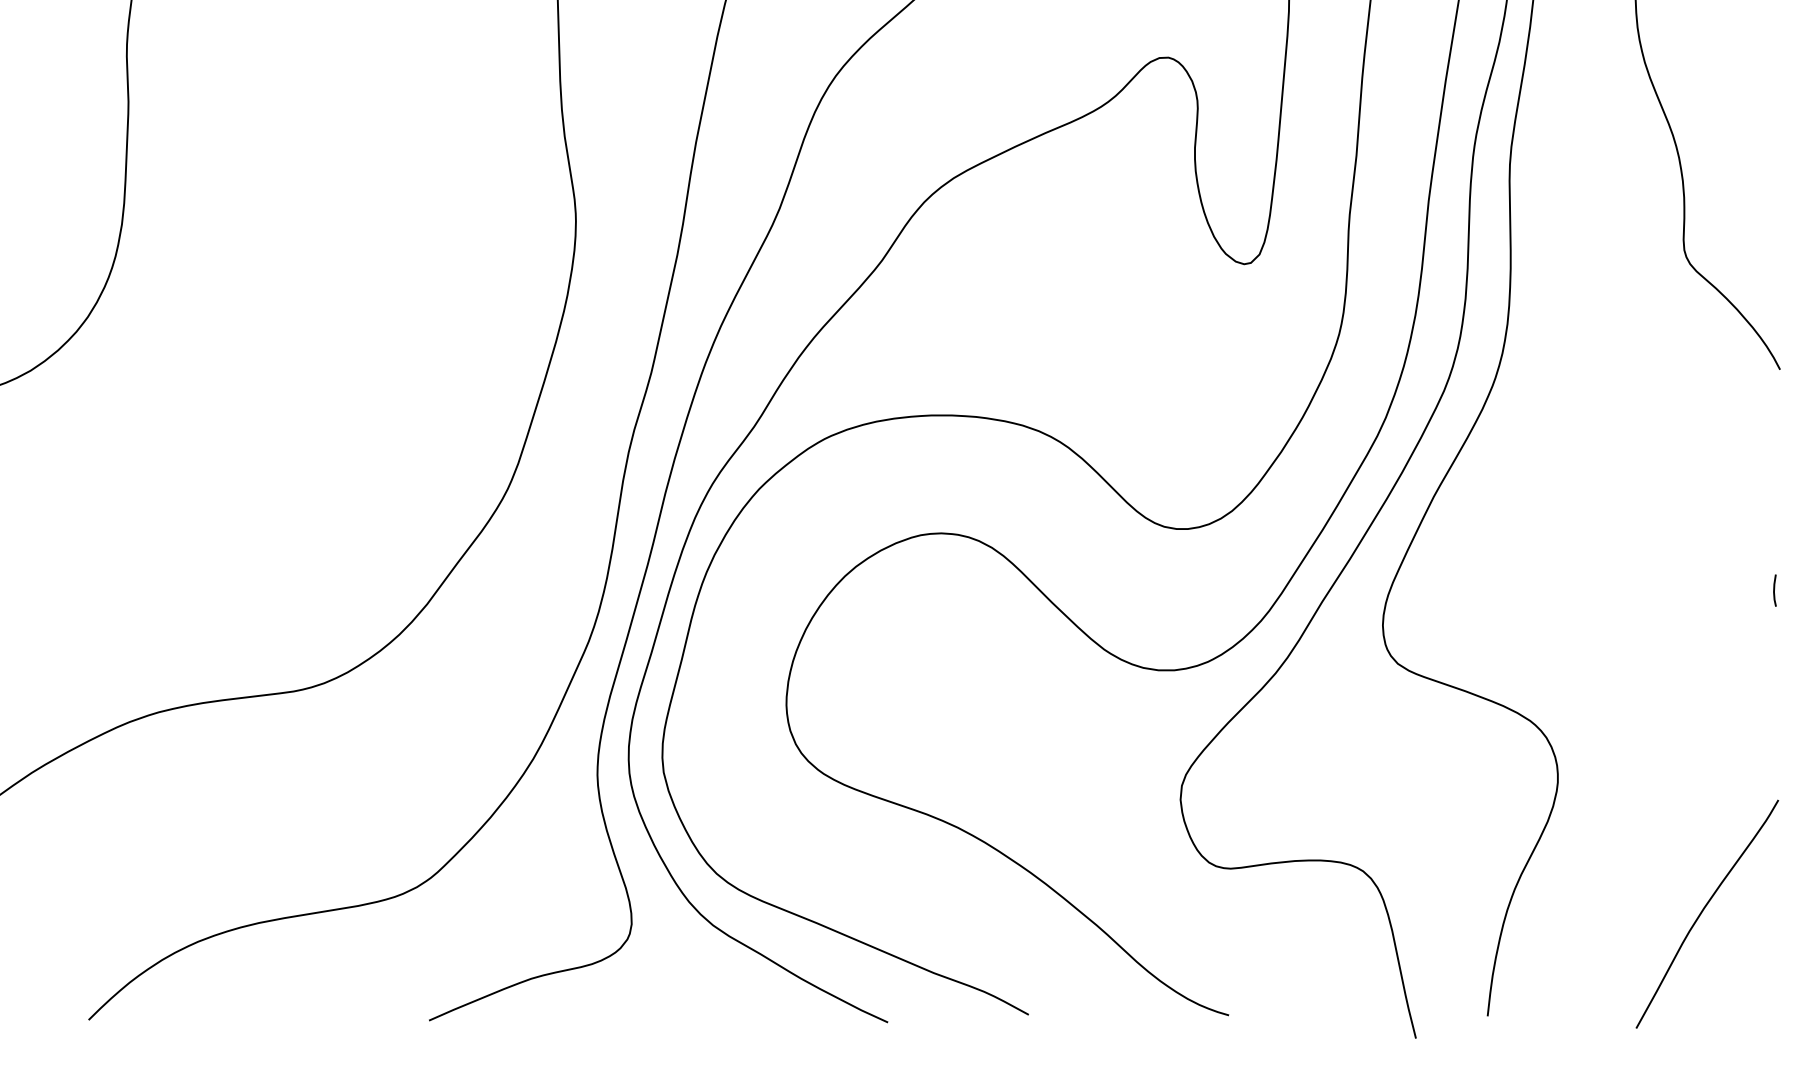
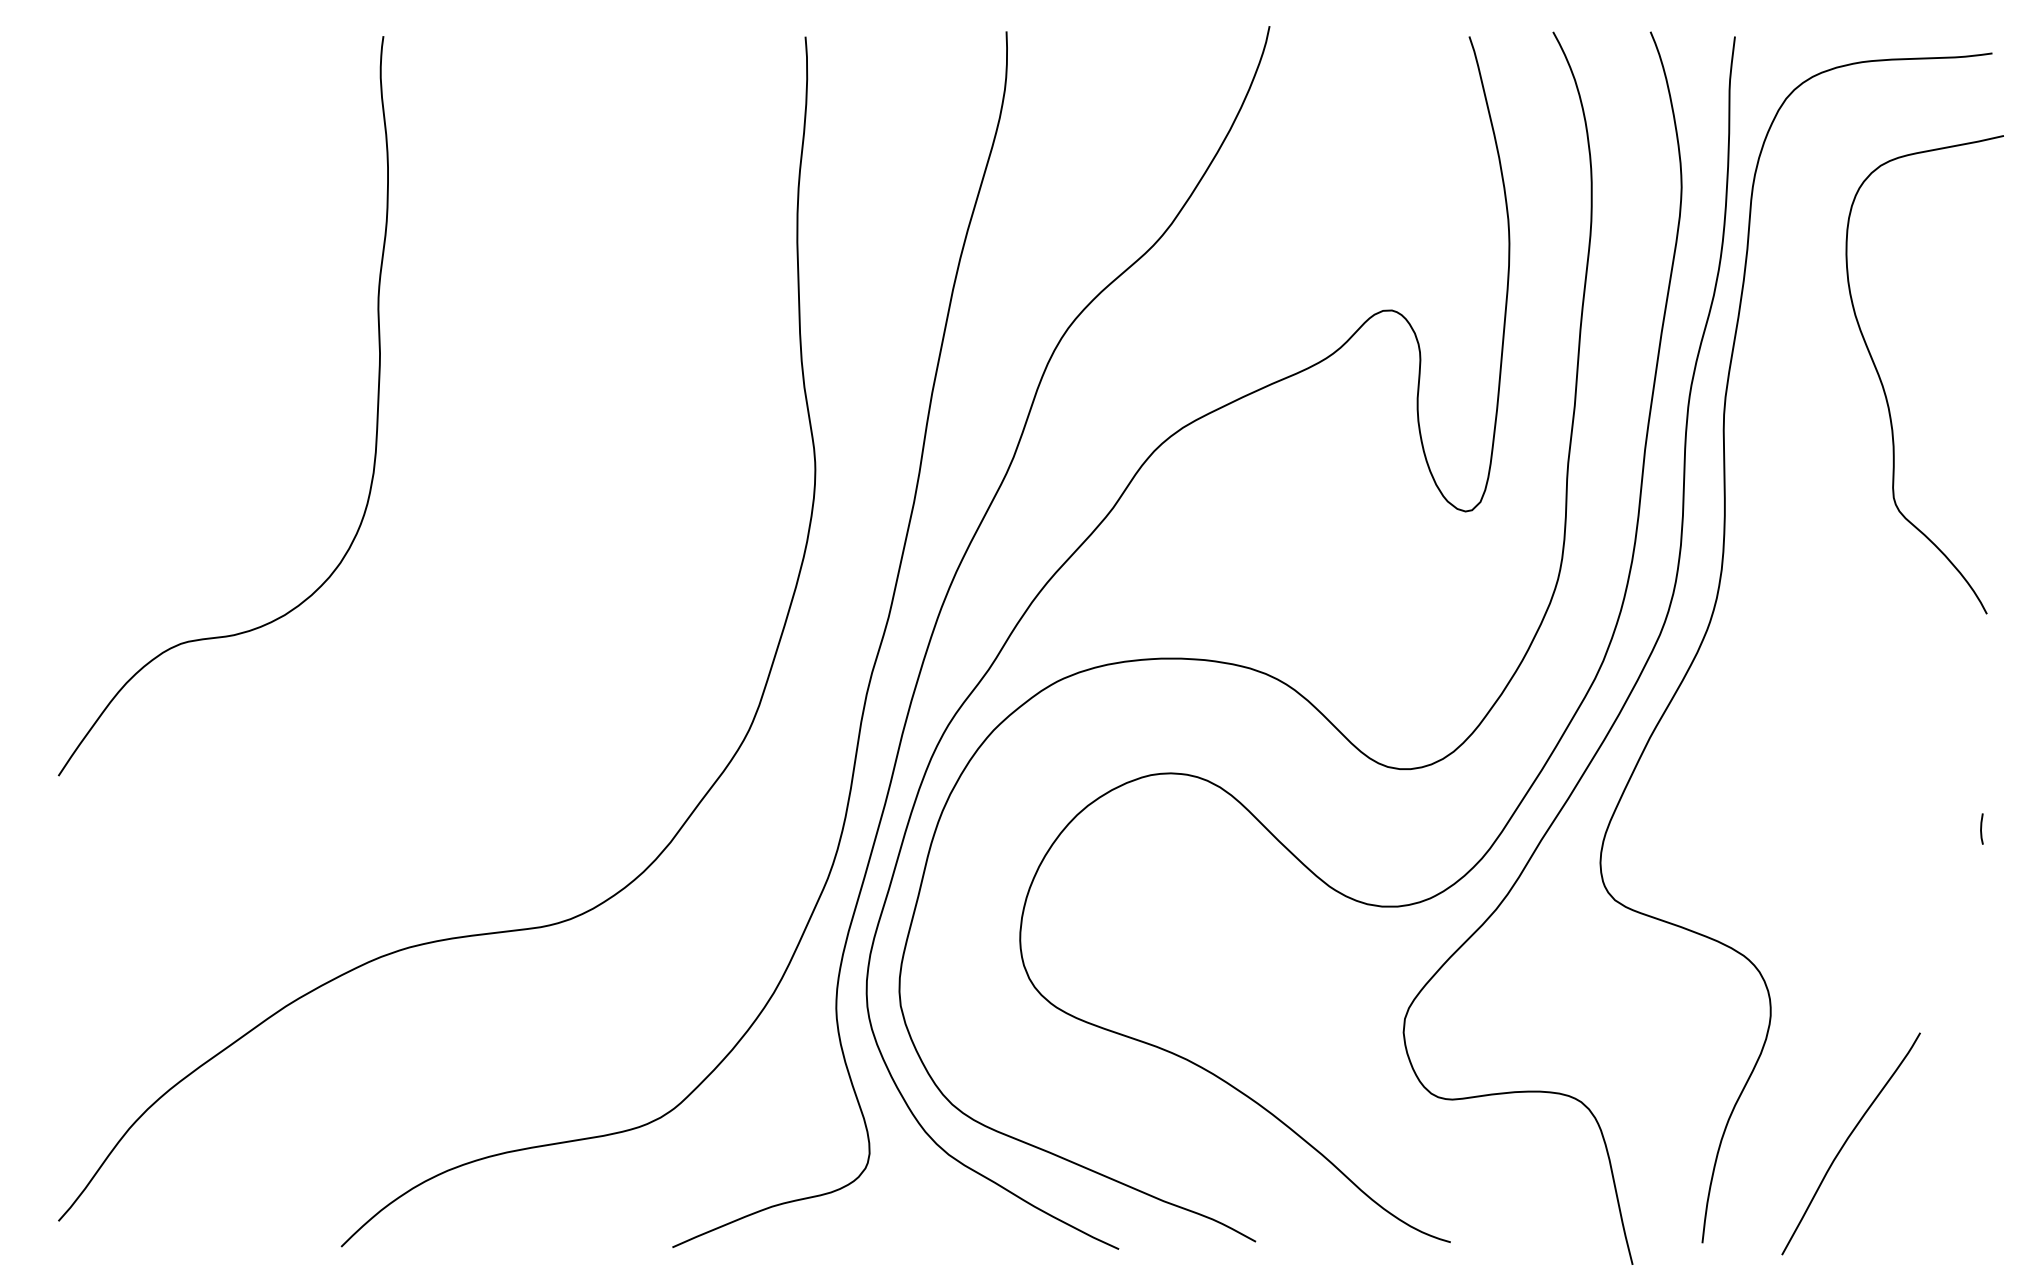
curve: (1702, 912) -> (1846, 1142), moved

